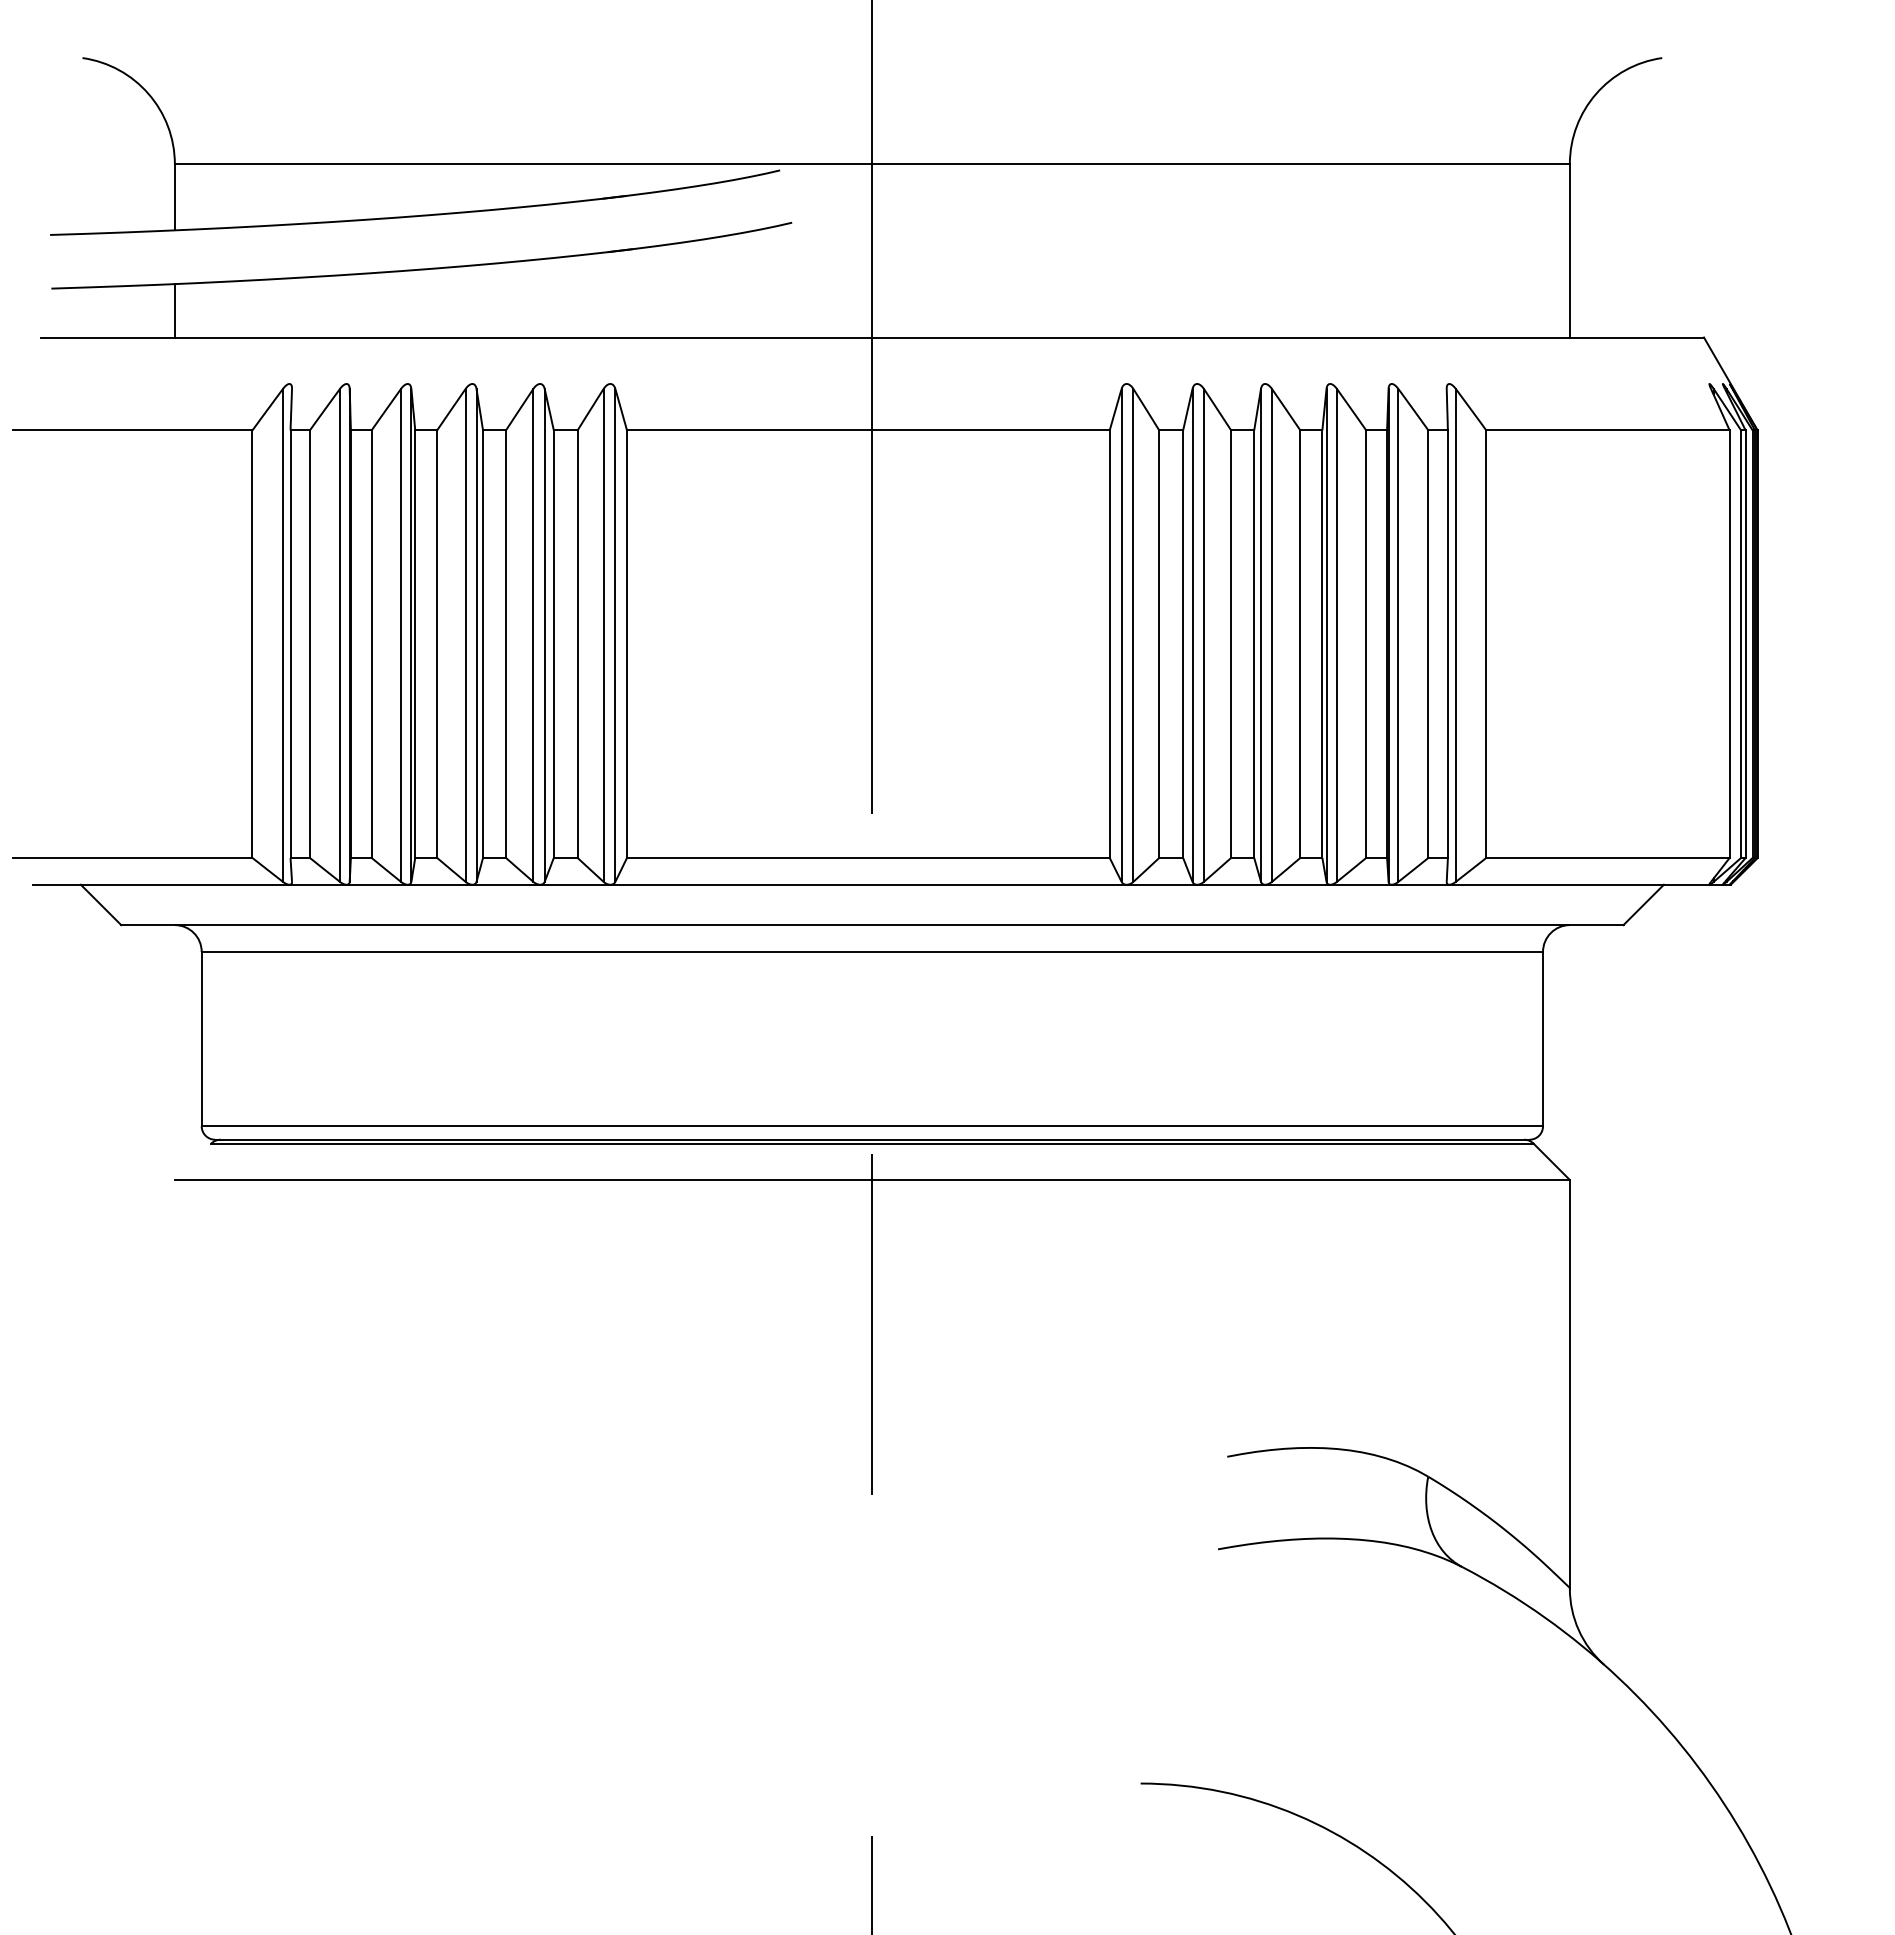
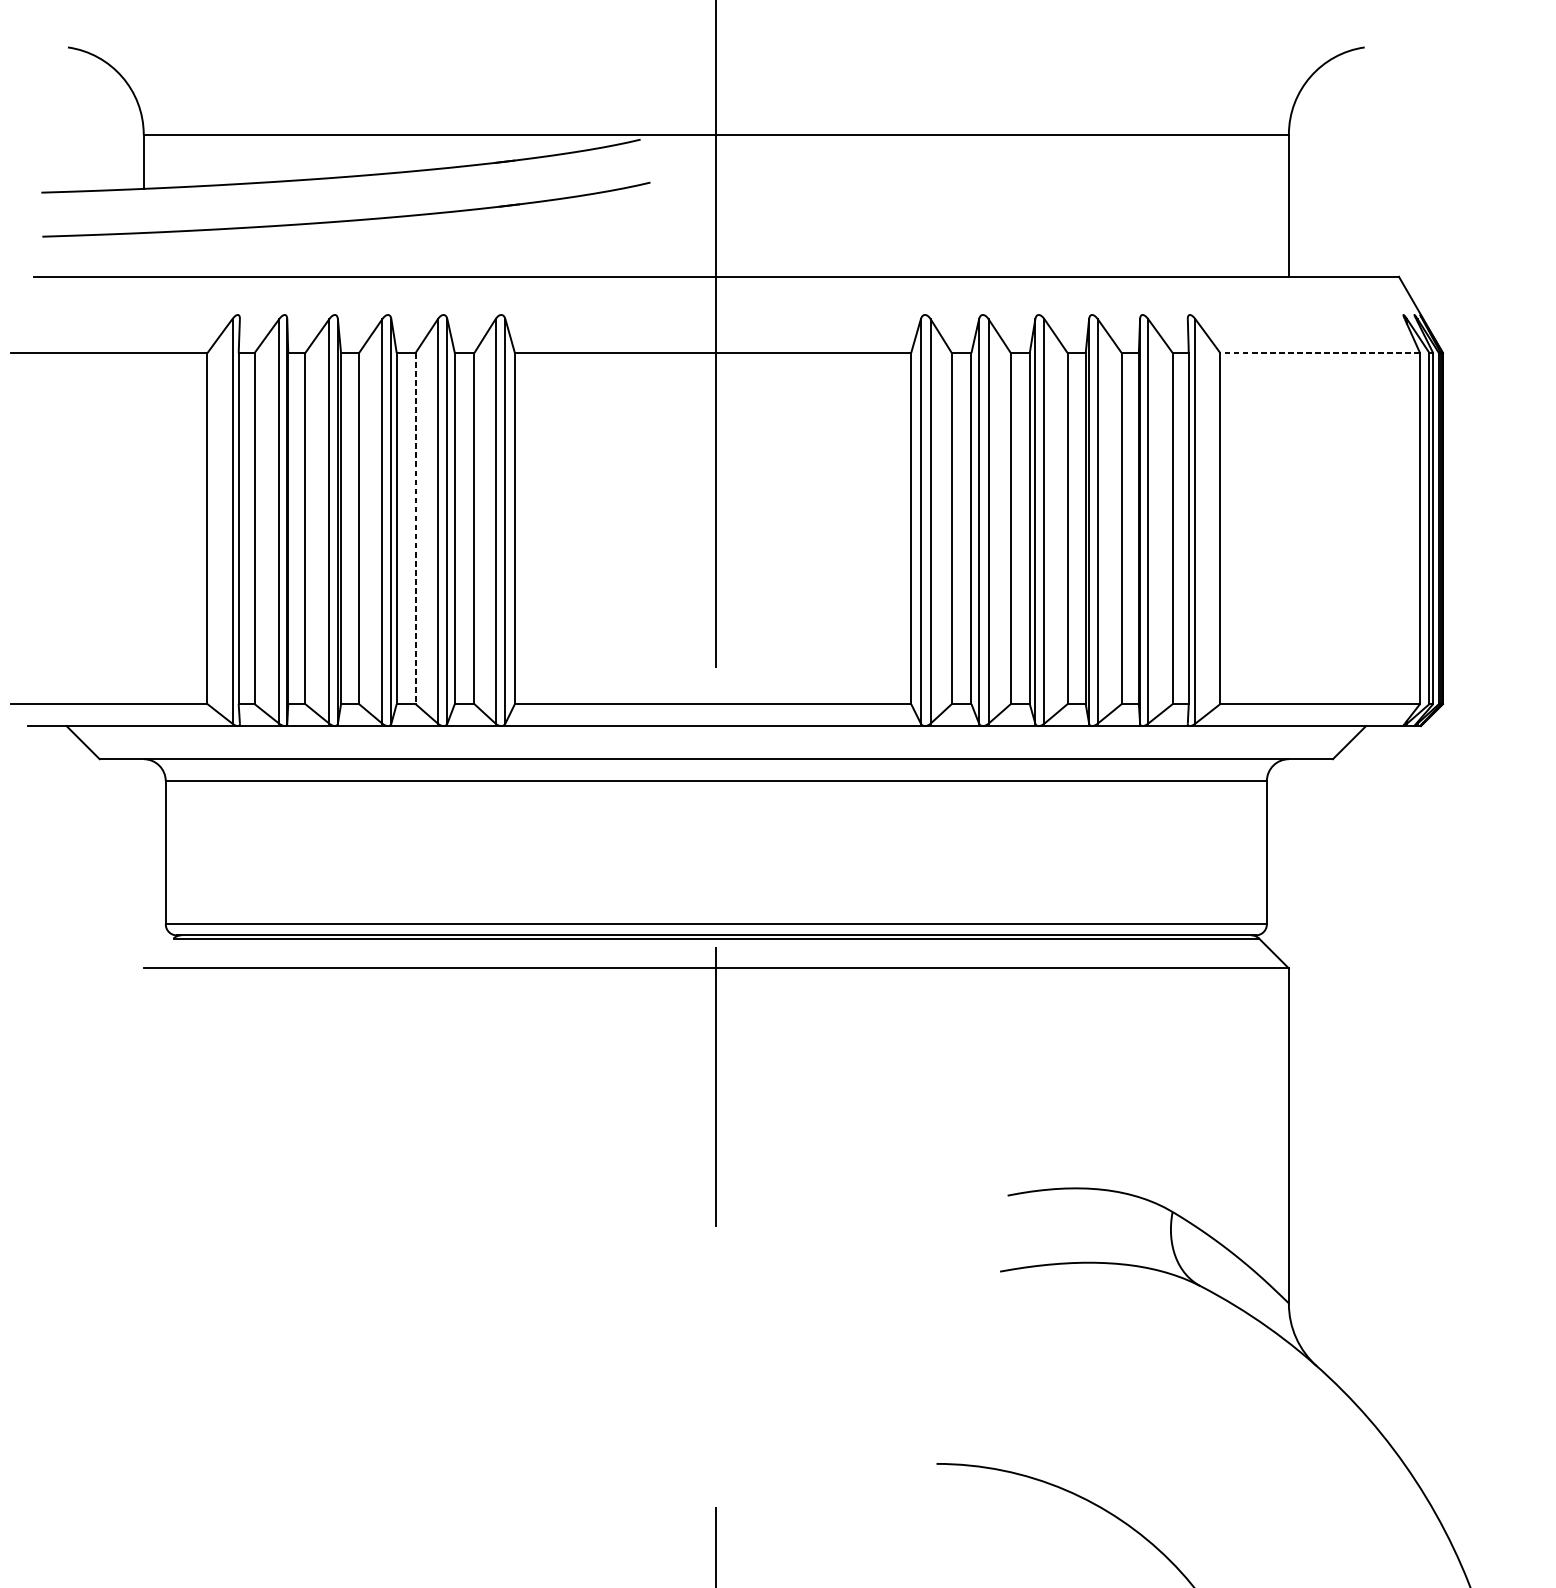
line: (174, 310) -> (143, 254), removed
line: (1607, 430) -> (1319, 353), solid -> dashed
line: (505, 644) -> (415, 528), solid -> dashed

